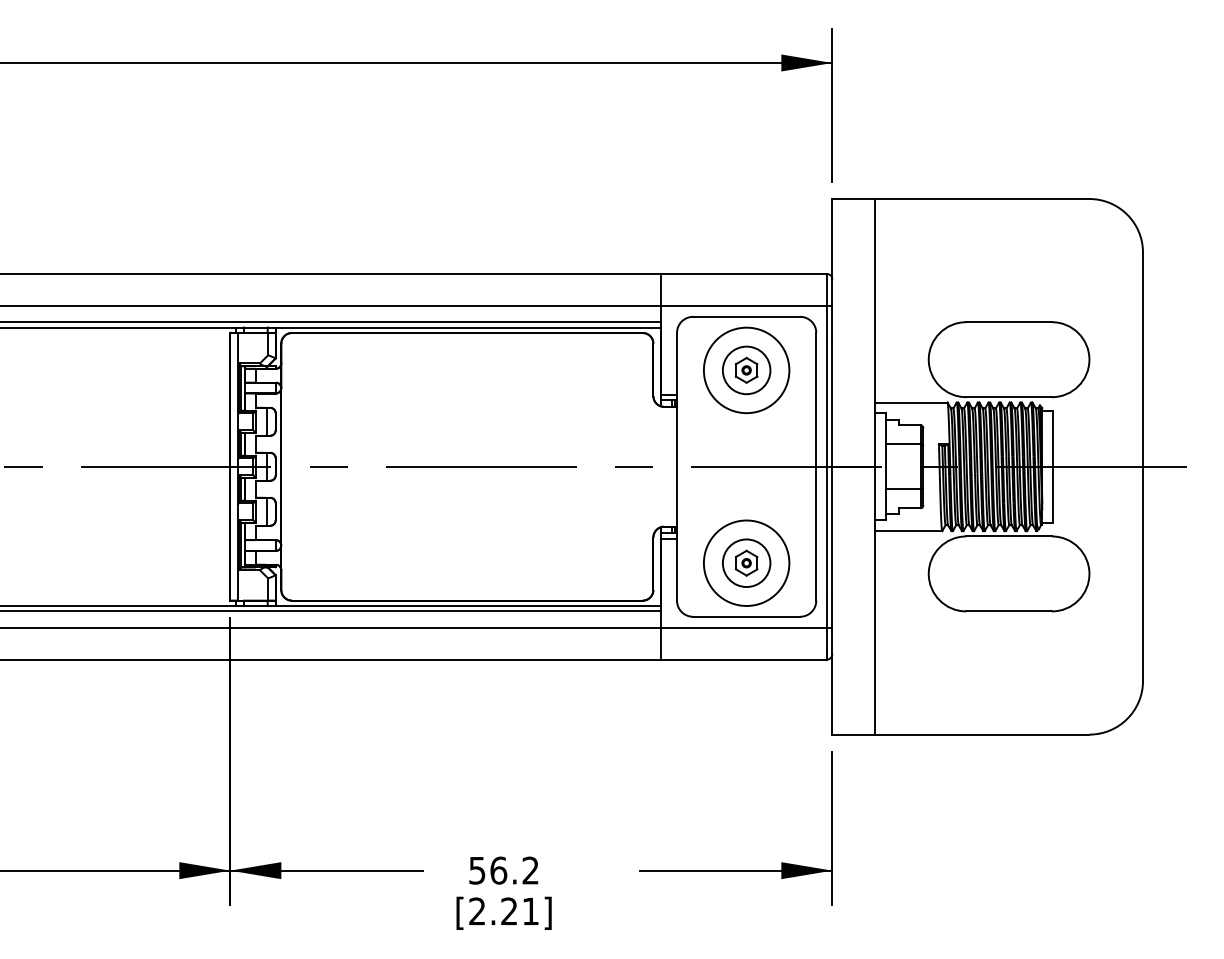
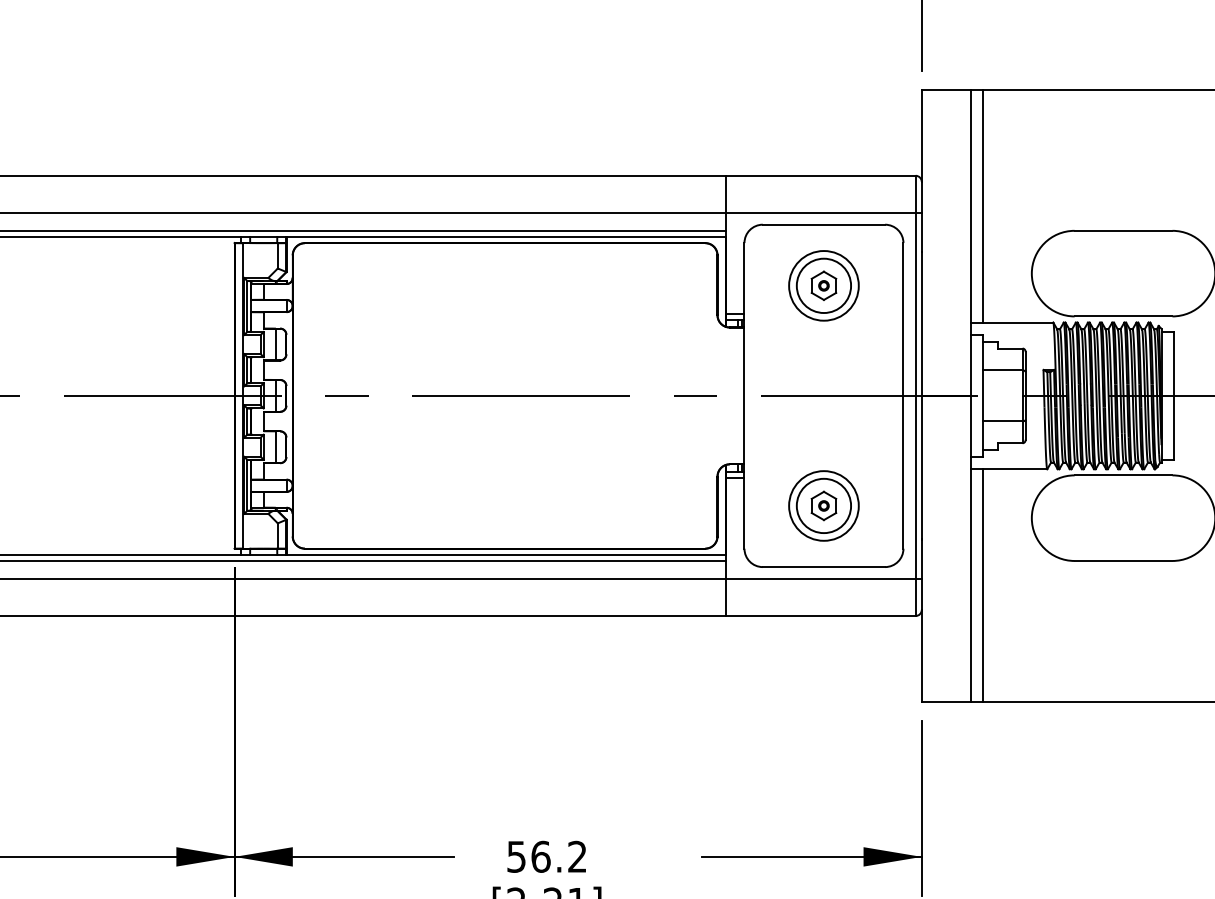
line: (885, 300) -> (982, 206), added
circle: (746, 369) -> (823, 284), size x0.71
circle: (746, 562) -> (823, 505), size x0.71
line: (885, 632) -> (982, 585), added

